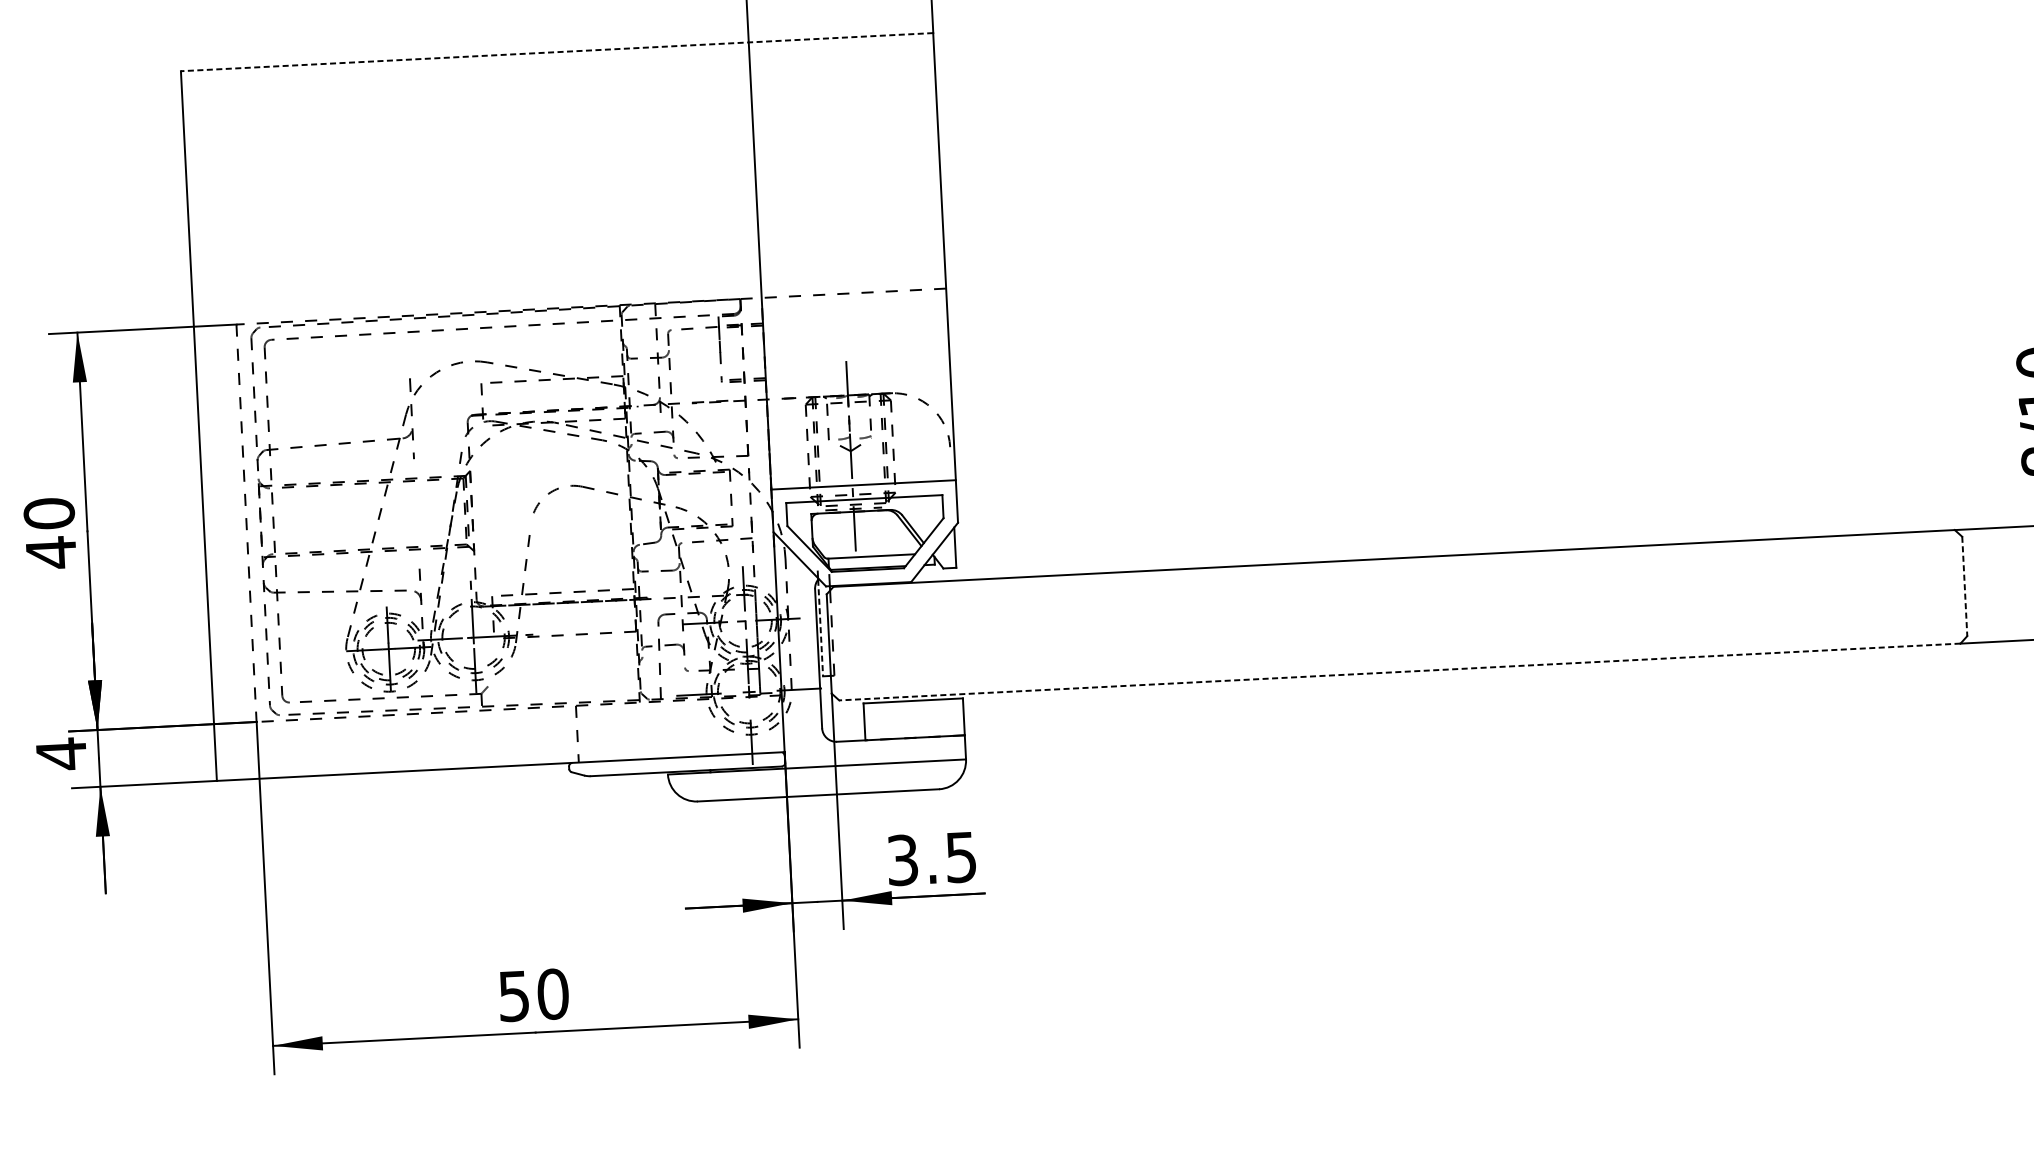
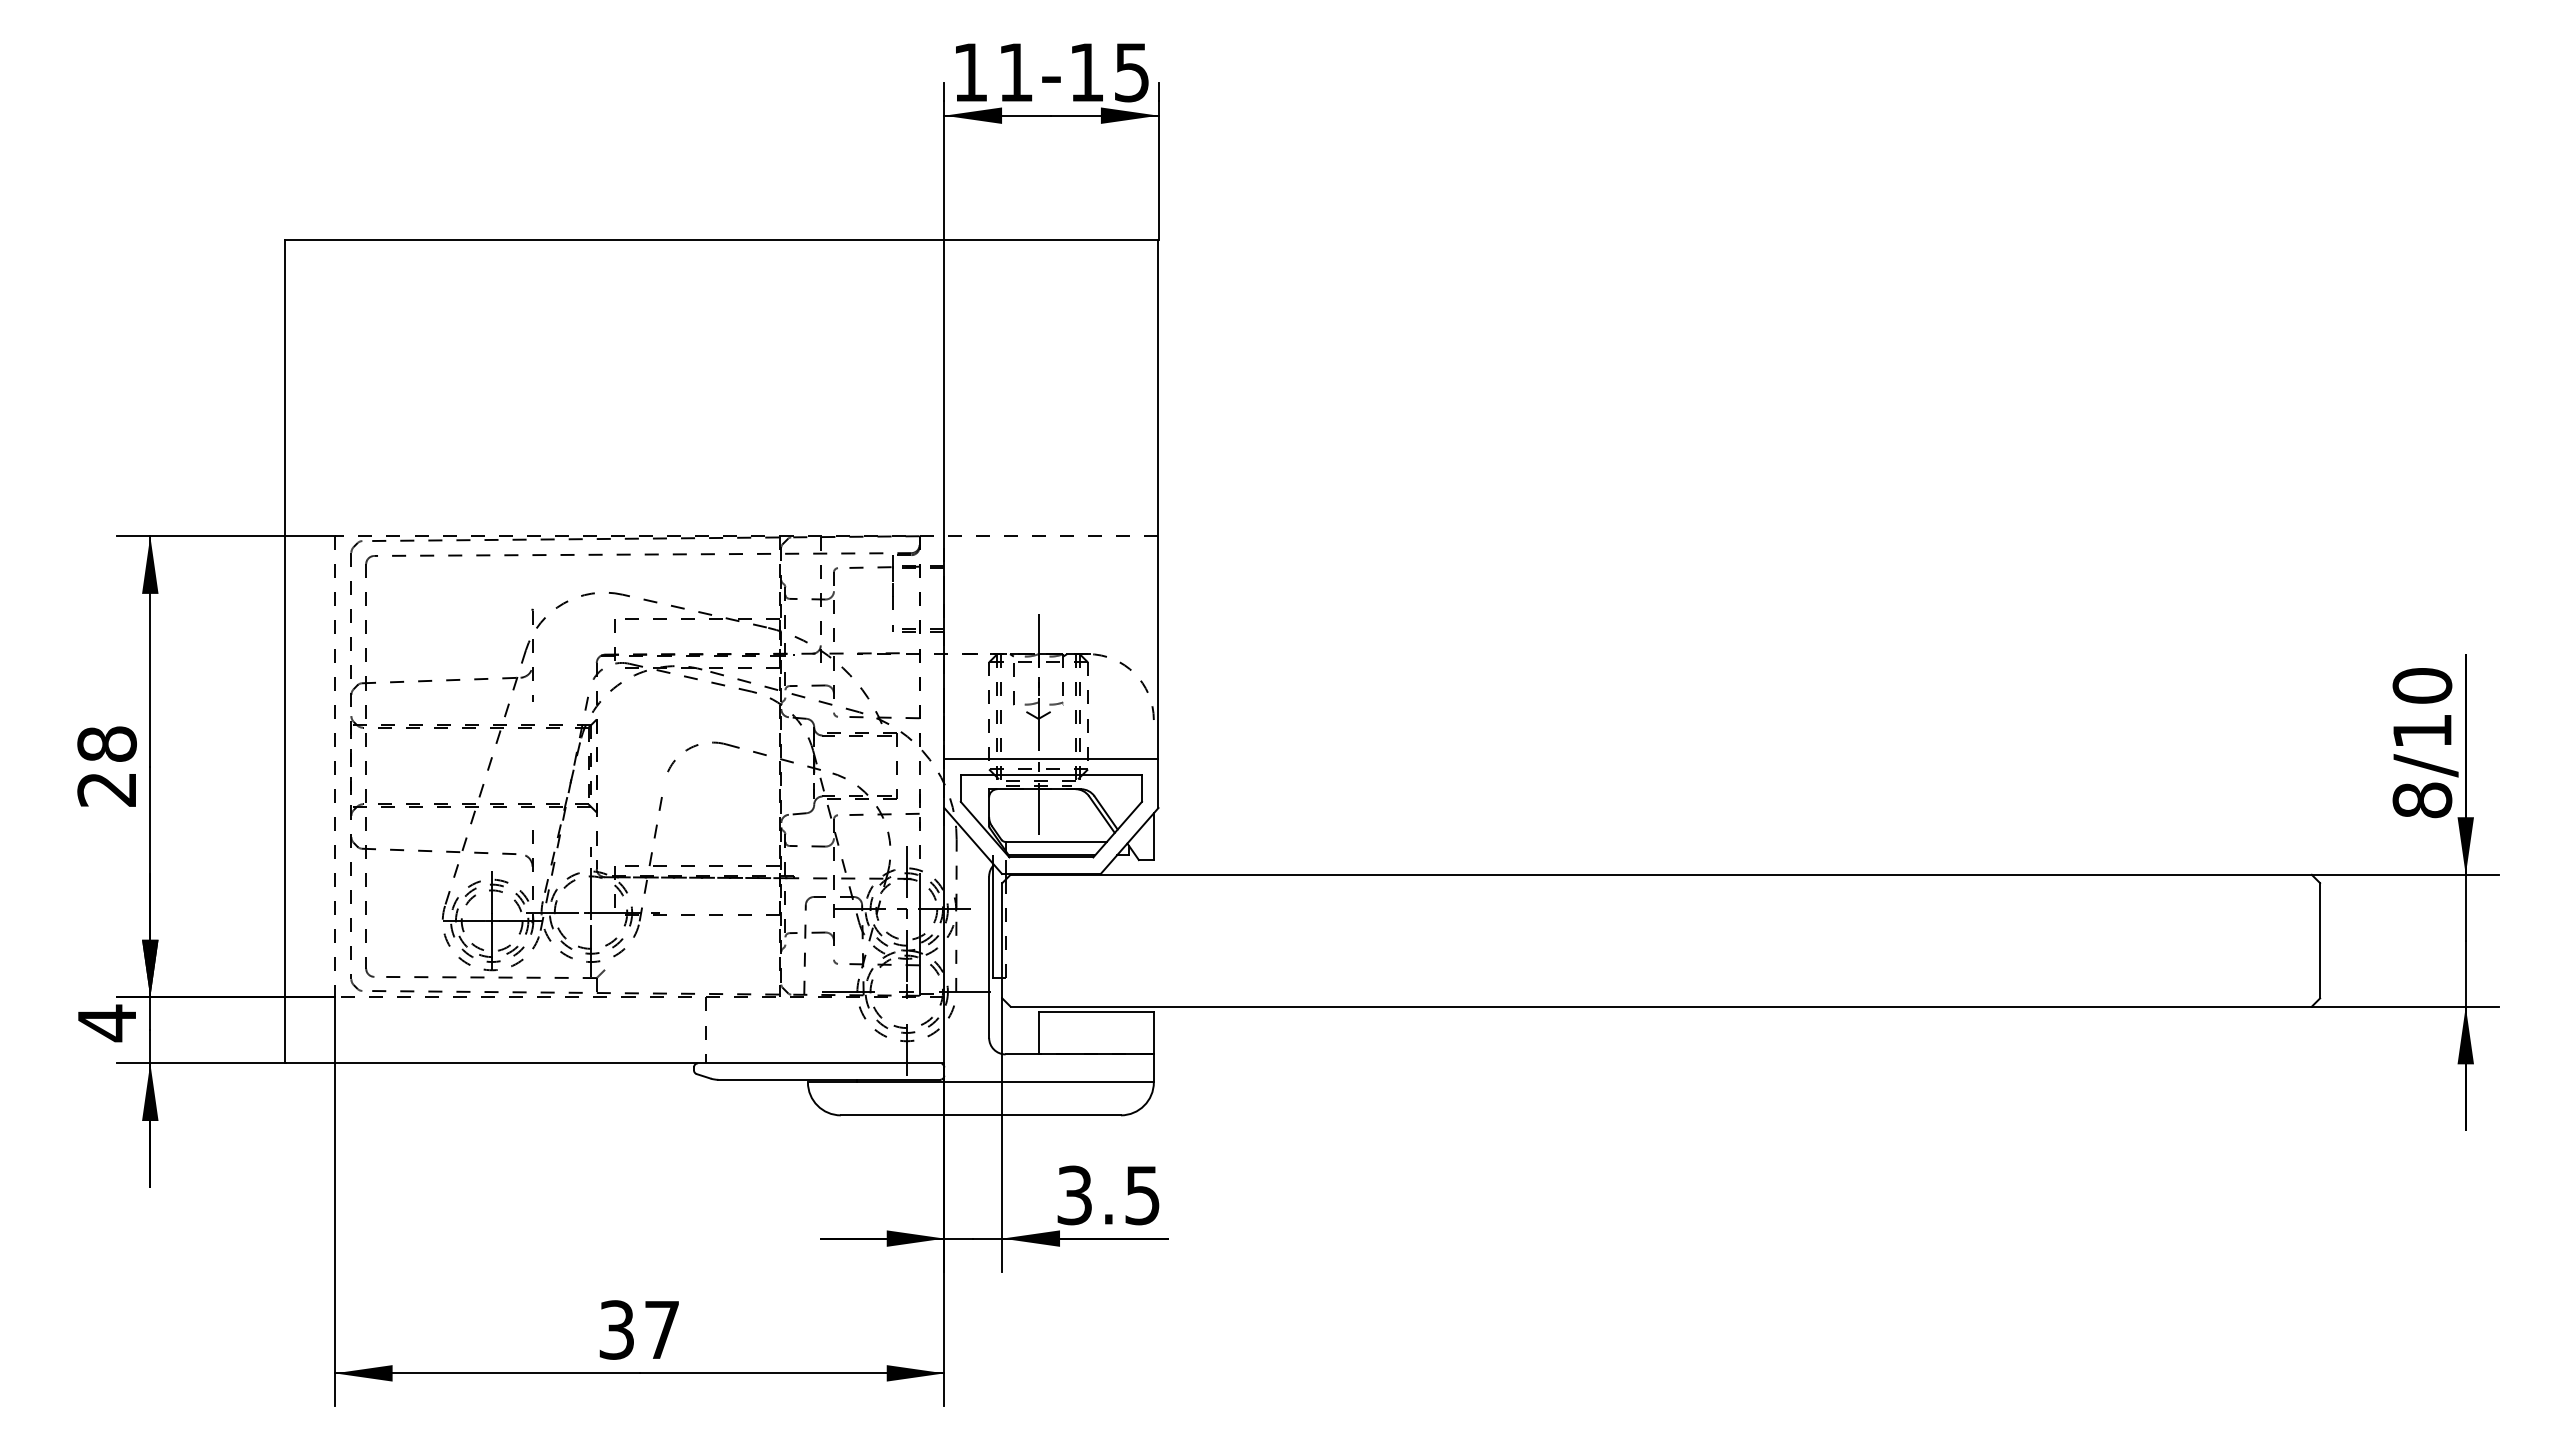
line: (556, 51) -> (721, 239), dashed -> solid
text: (49, 533) -> (106, 767), 40 -> 28
line: (1965, 586) -> (2320, 940), dashed -> solid
line: (820, 628) -> (993, 922), dashed -> solid
line: (1400, 671) -> (1661, 1006), dashed -> solid
text: (534, 994) -> (640, 1329), 50 -> 37

